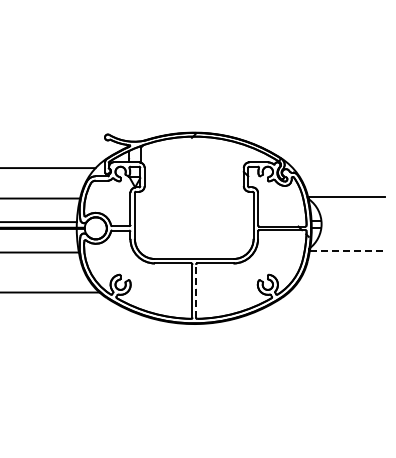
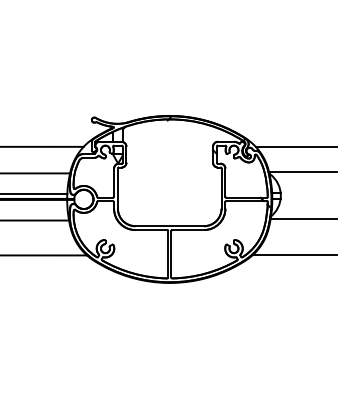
line: (338, 167) -> (295, 146), added
line: (347, 251) -> (303, 219), dashed -> solid
line: (196, 290) -> (171, 253), dashed -> solid
line: (337, 292) -> (294, 255), added

